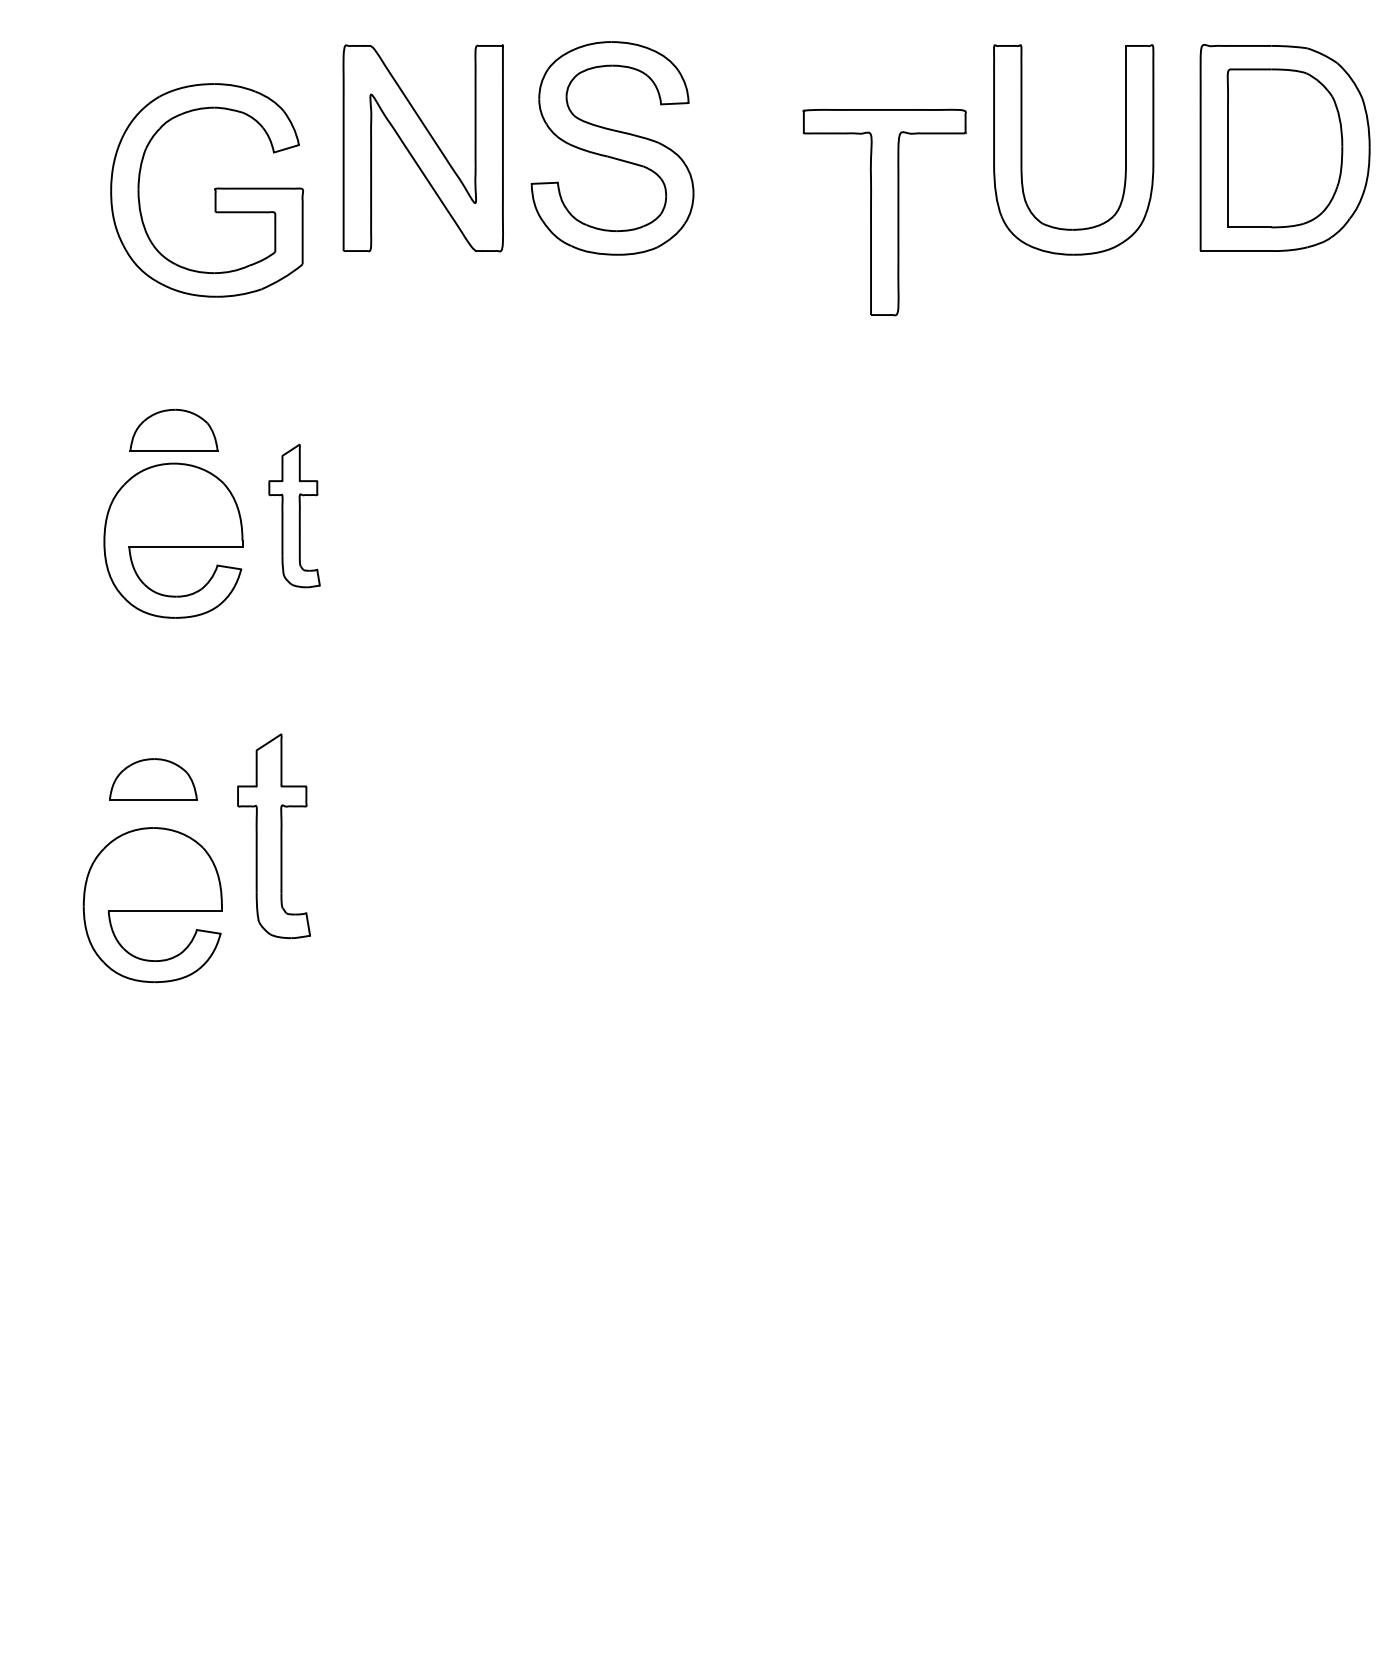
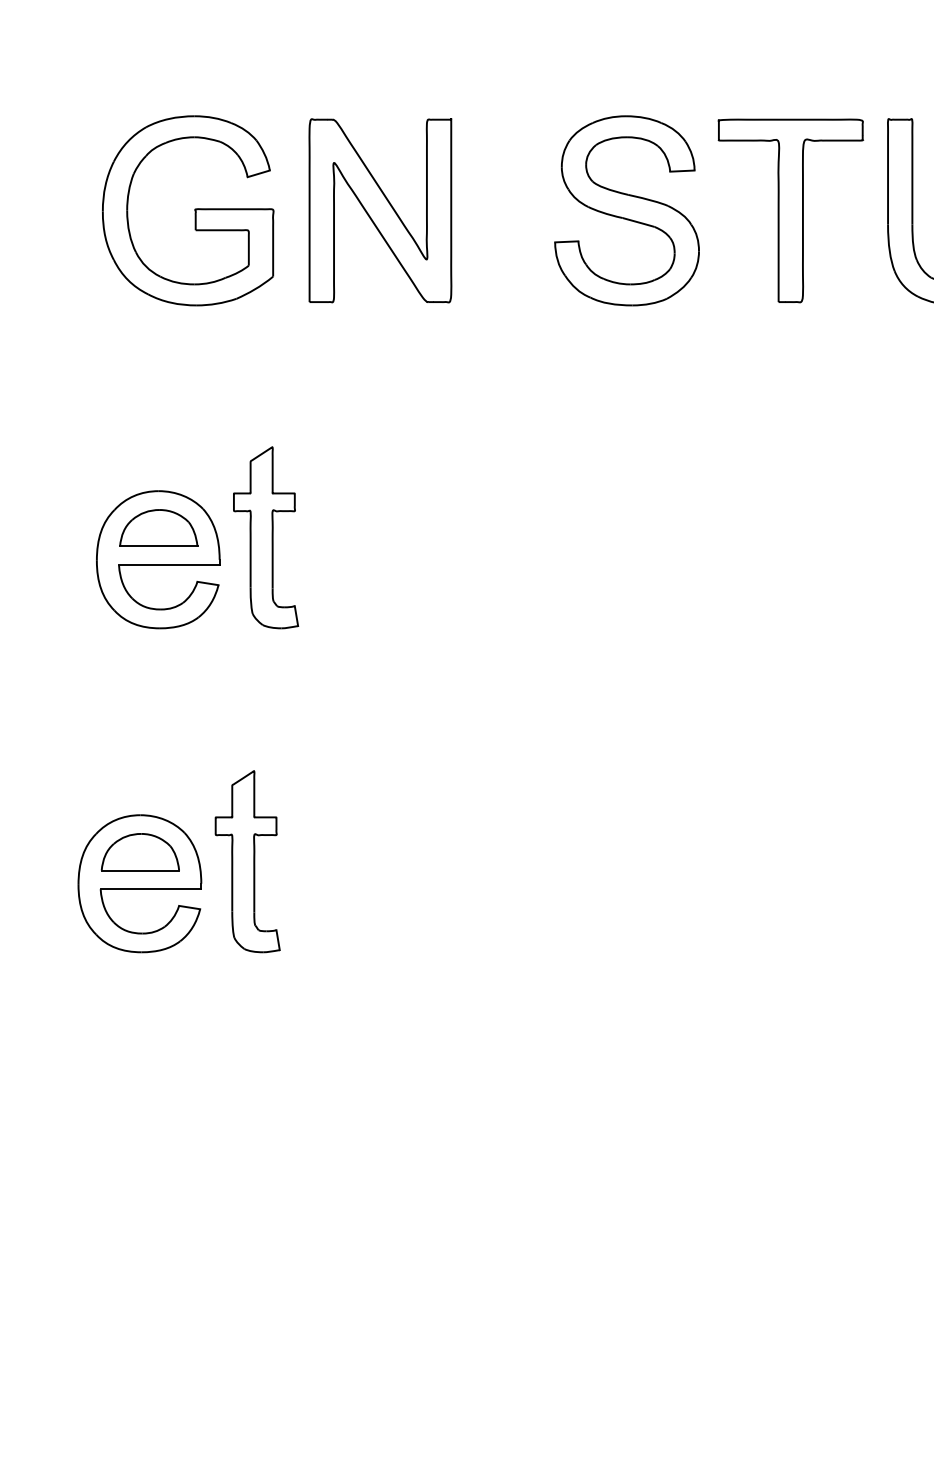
part: (612, 148) -> (626, 210), moved
part: (214, 190) -> (194, 210), moved
part: (884, 212) -> (790, 210), moved
part: (173, 429) -> (158, 527), moved
part: (294, 515) -> (265, 537), size x1.43
part: (153, 779) -> (140, 852), moved
part: (273, 835) -> (247, 860), moved

